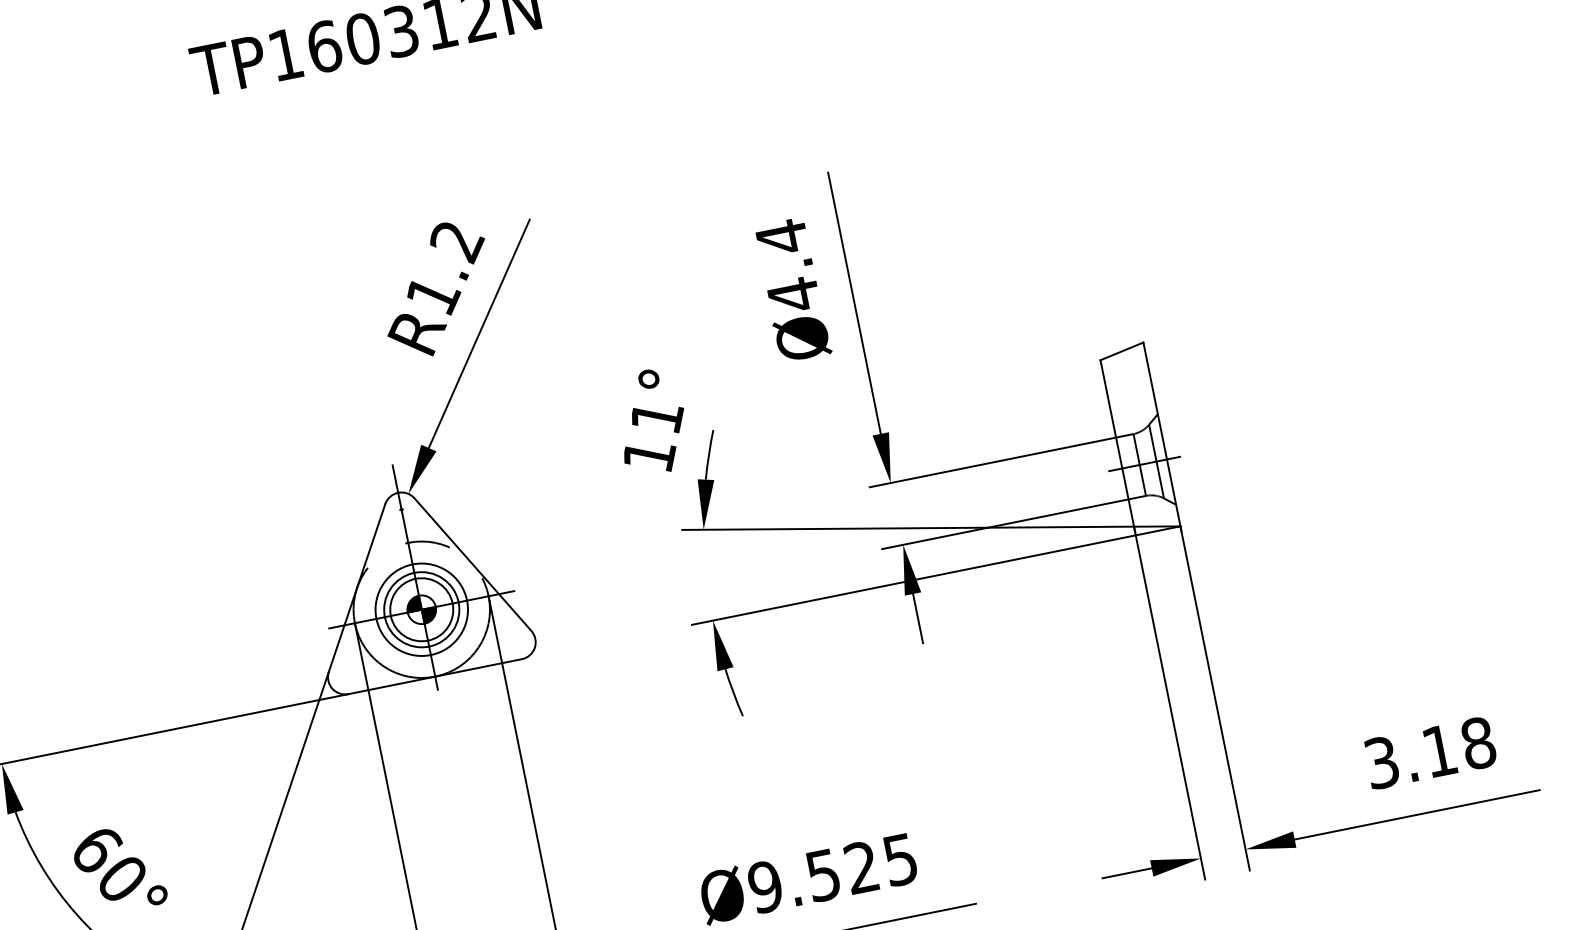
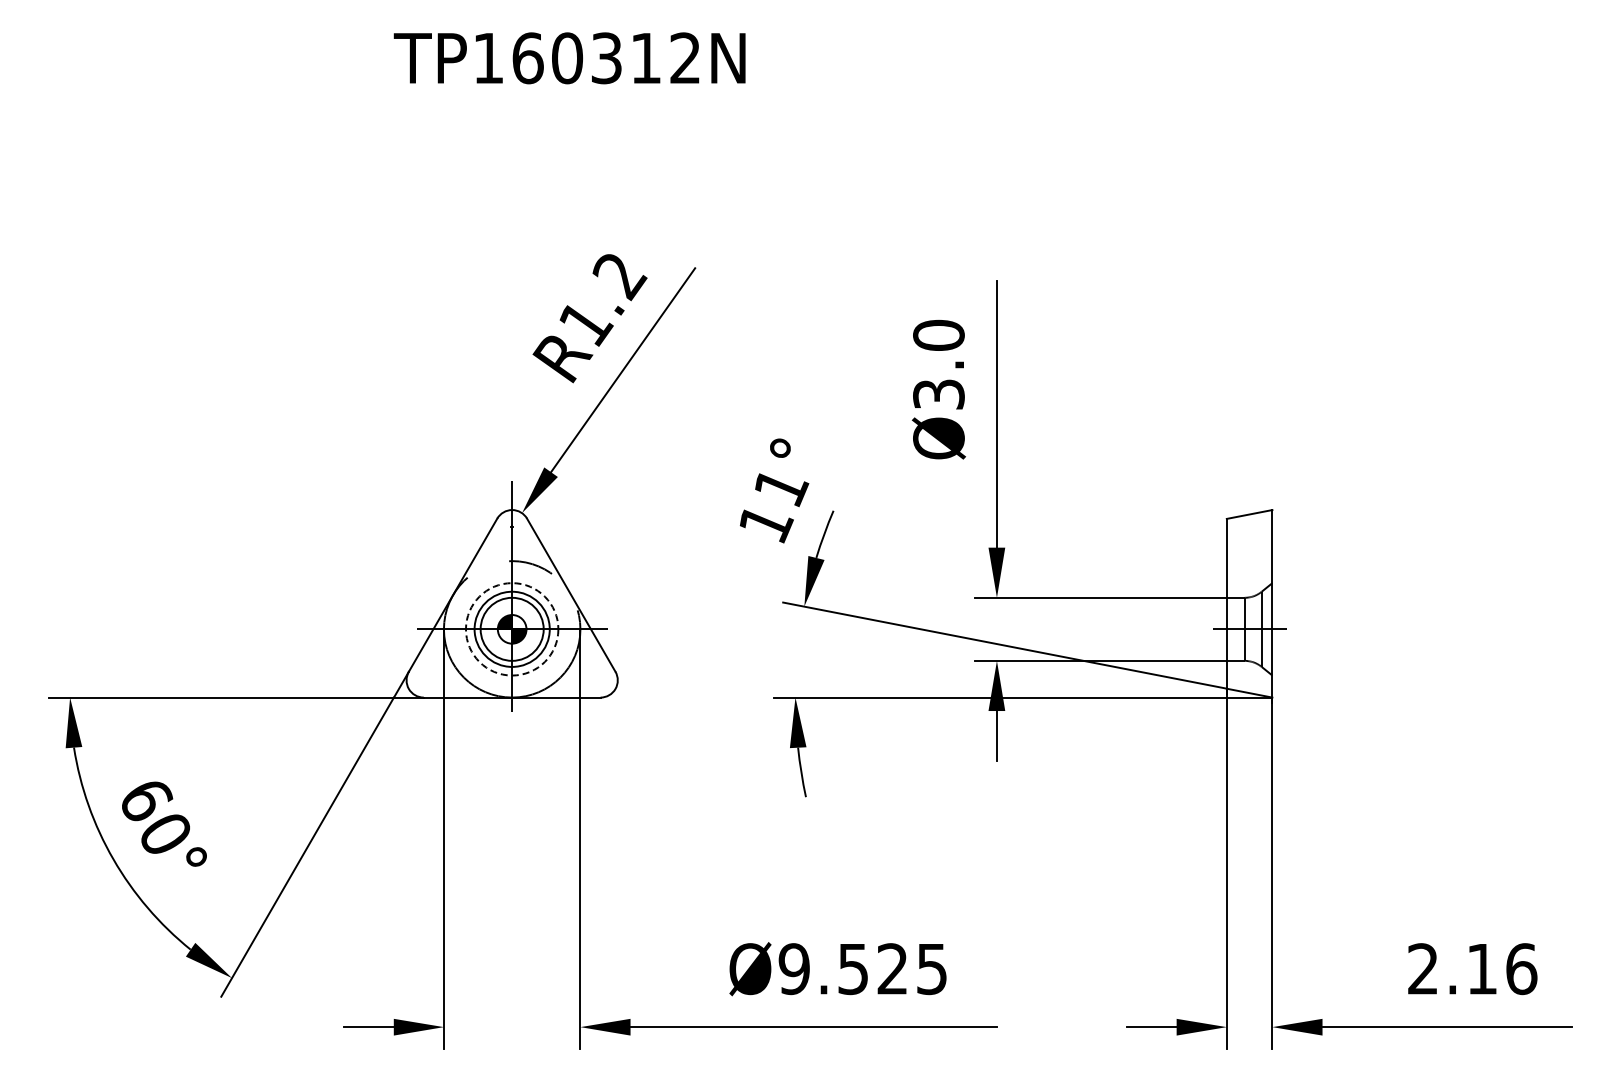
text: (787, 266) -> (938, 365), Ø4.4 -> Ø3.0
circle: (421, 610) -> (511, 629), solid -> dashed
text: (1430, 753) -> (1472, 969), 3.18 -> 2.16

